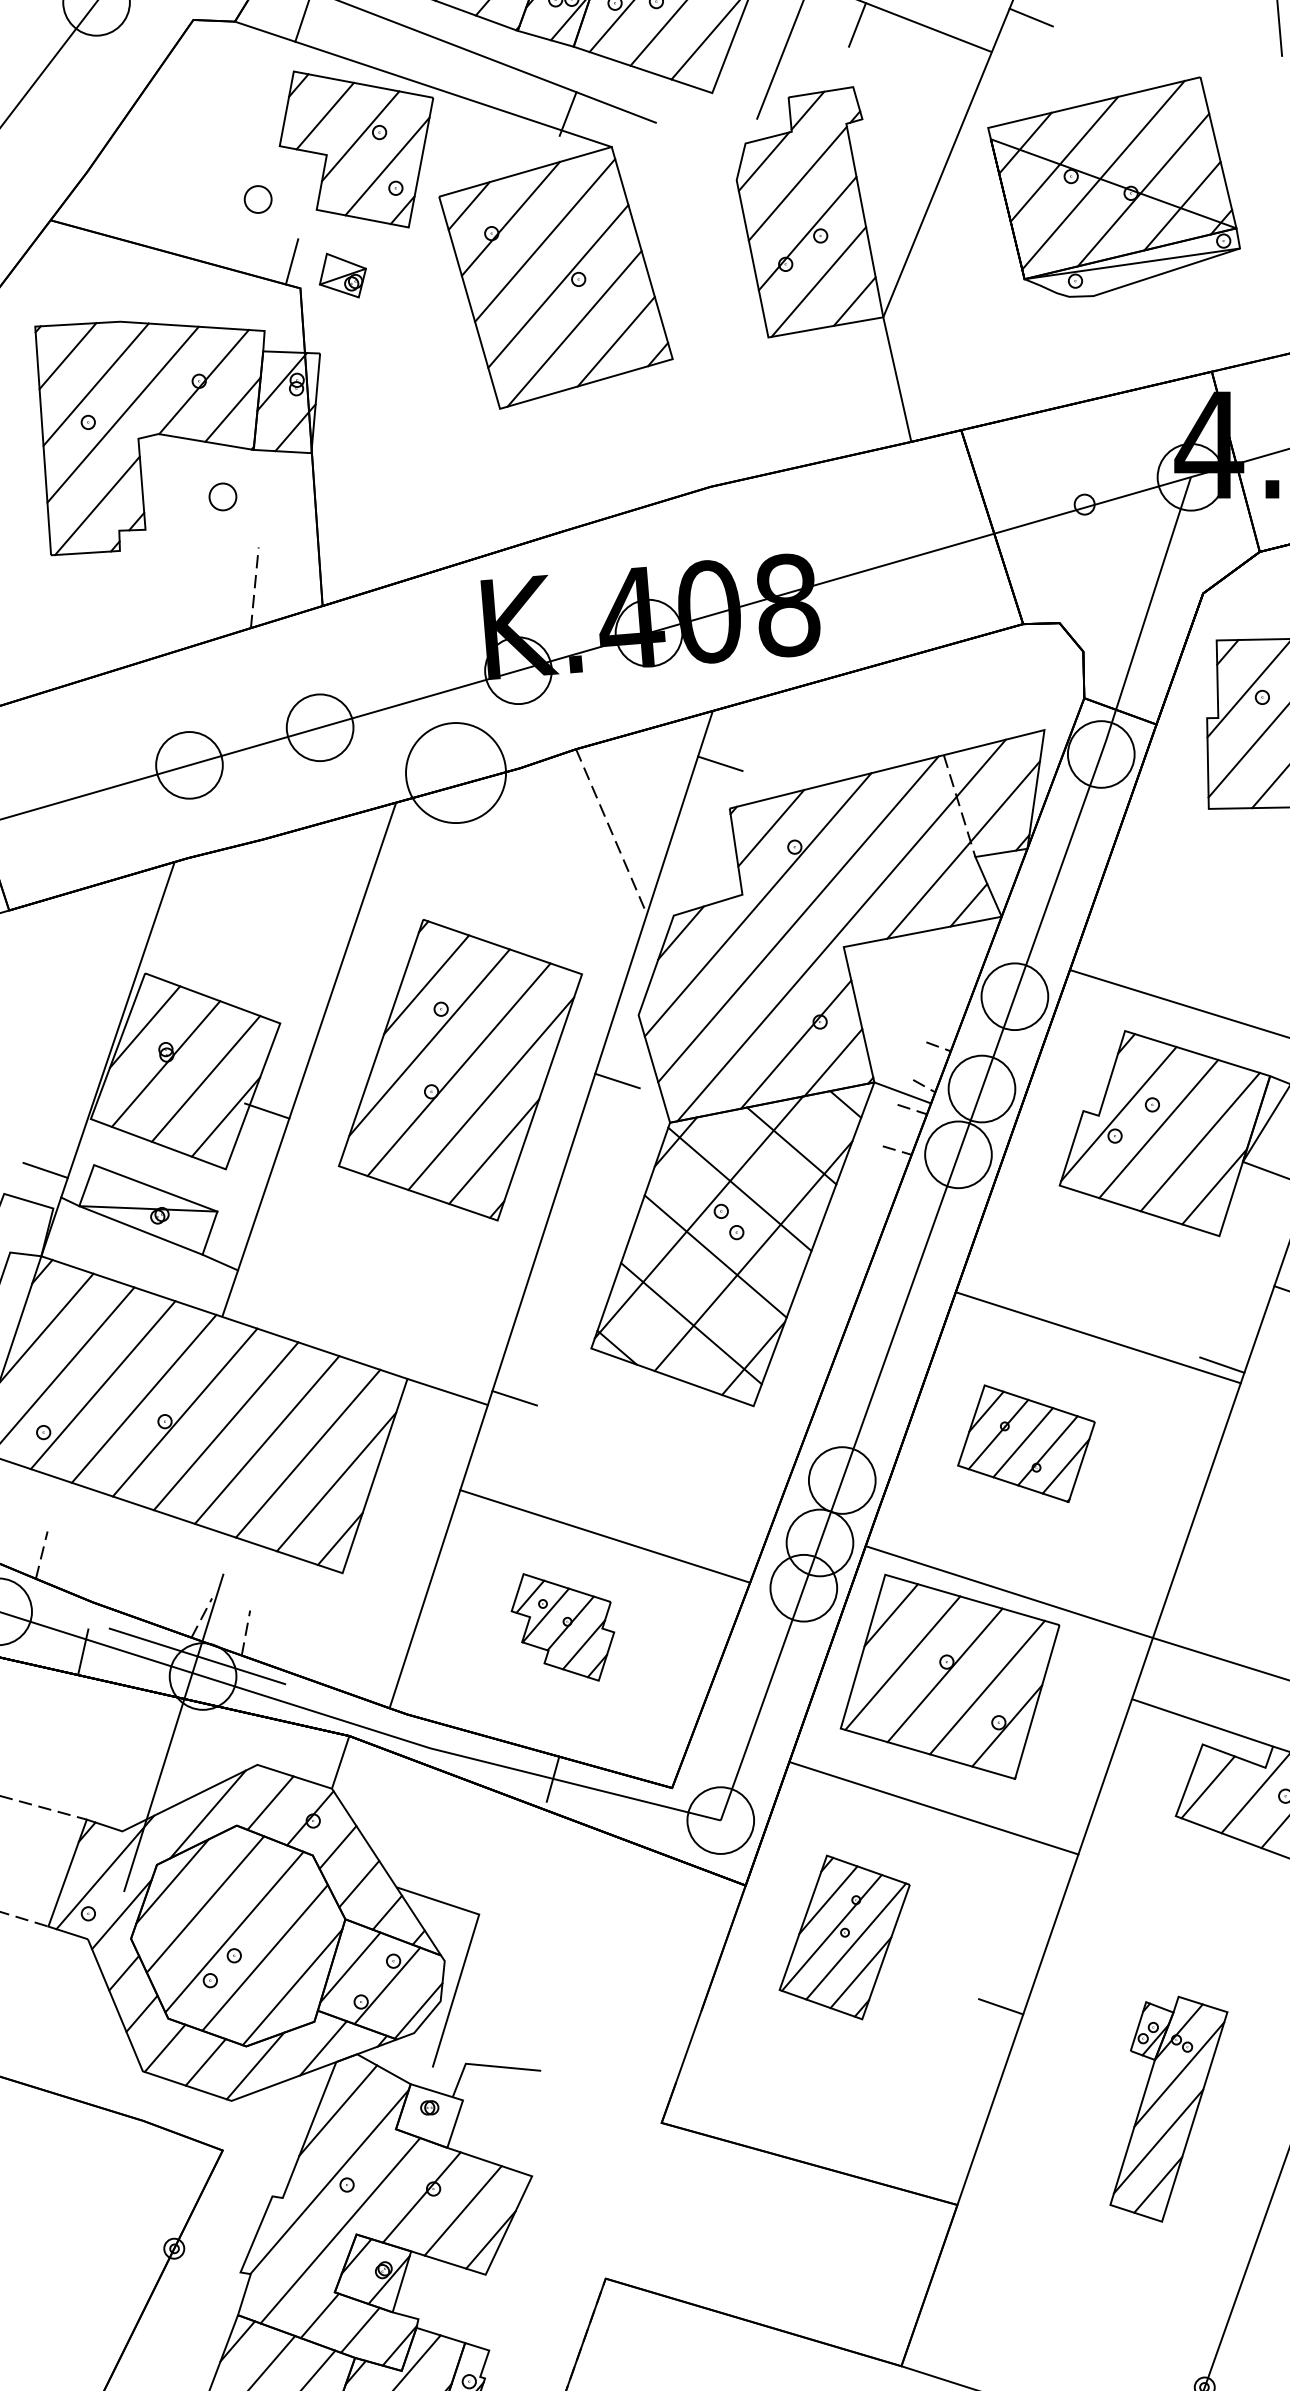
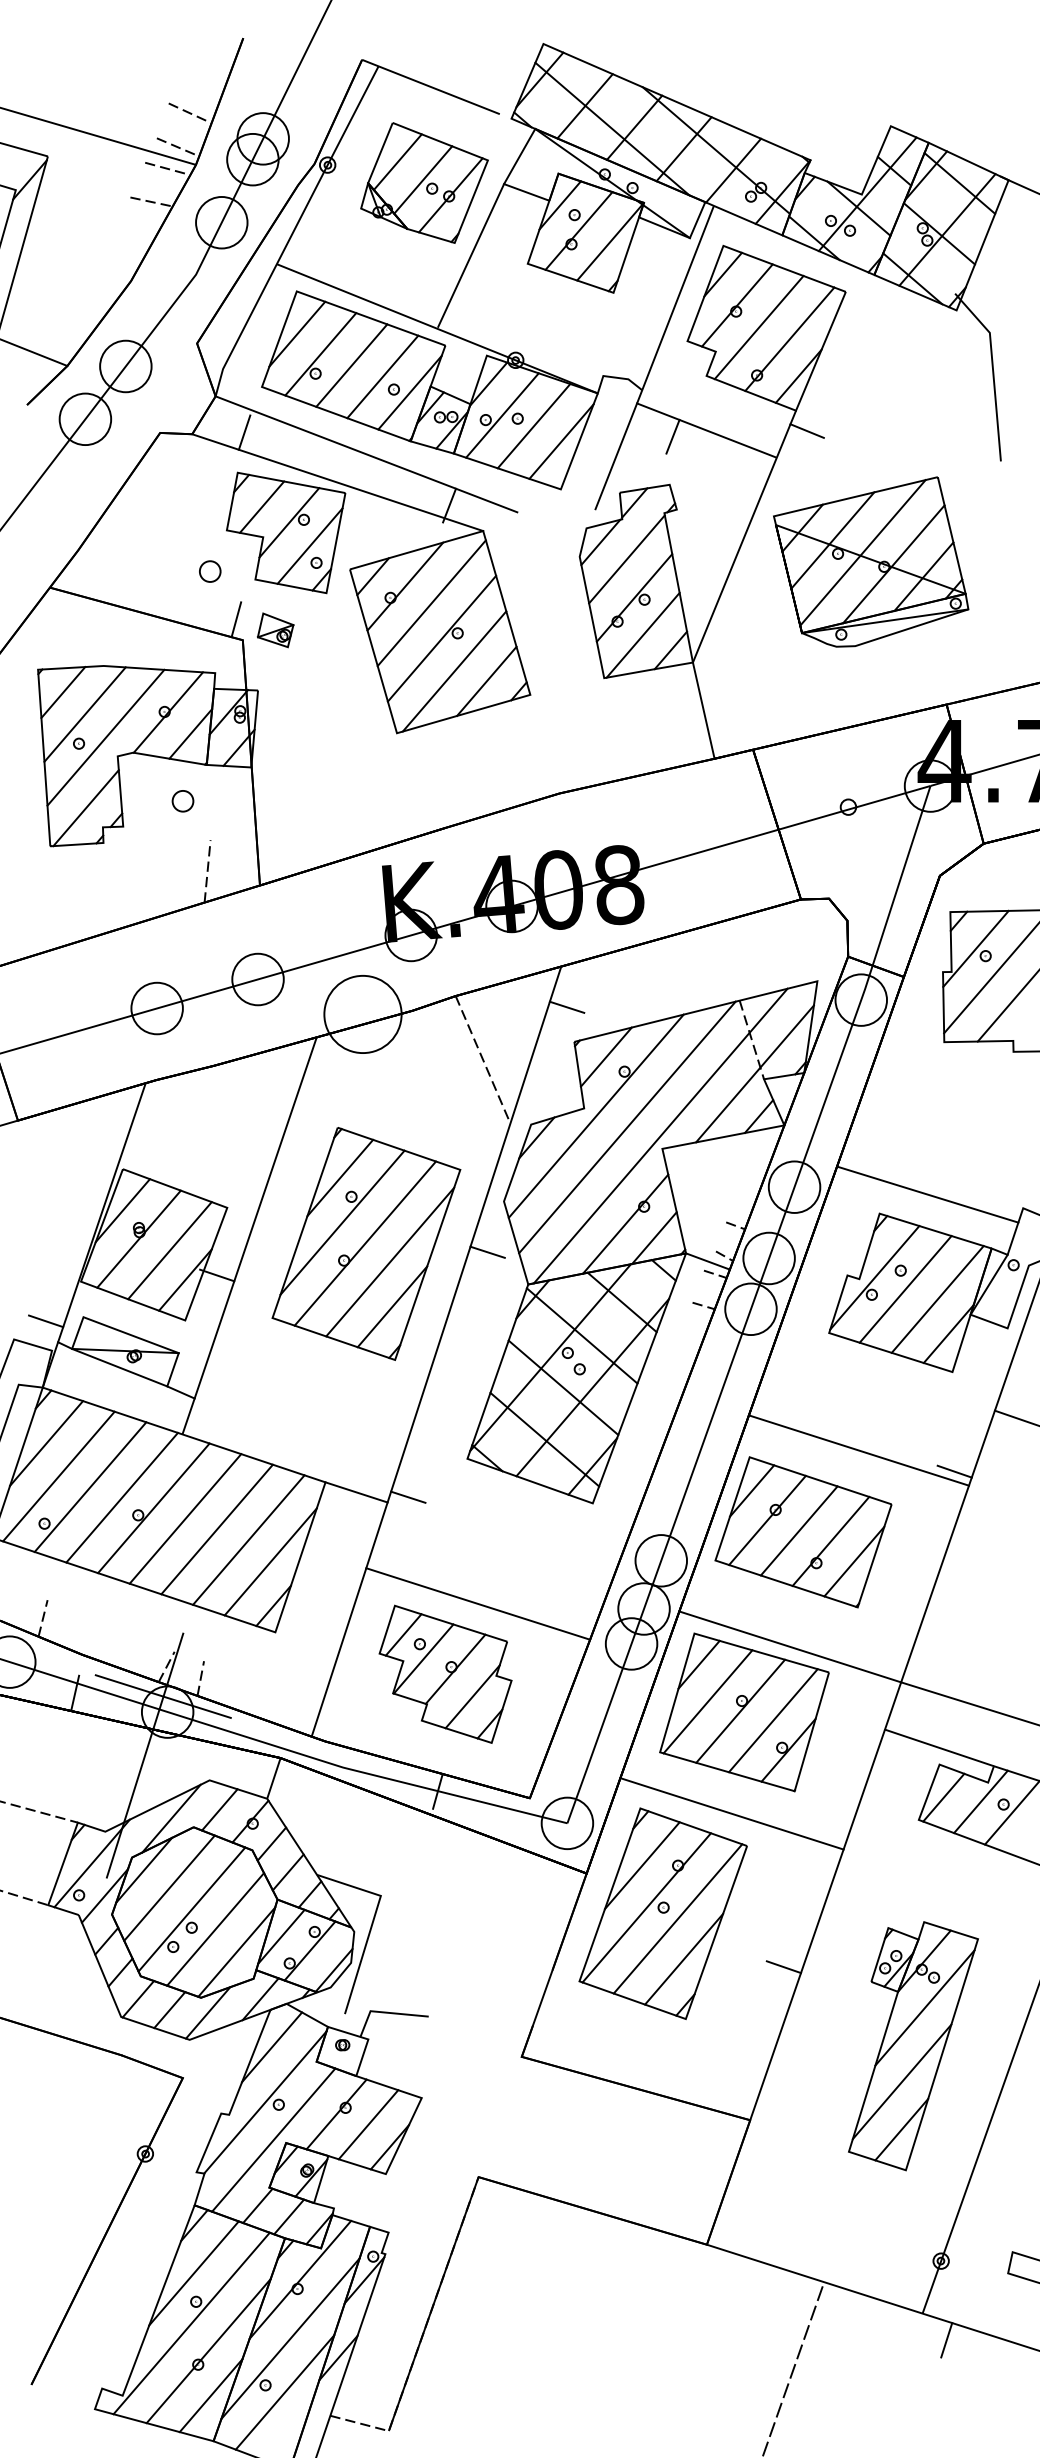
part: (1026, 1443) -> (803, 1532), size x1.67
part: (562, 1626) -> (445, 1673), size x1.67
part: (843, 1937) -> (662, 1913), size x1.67
part: (1168, 2109) -> (913, 2046), size x1.43

